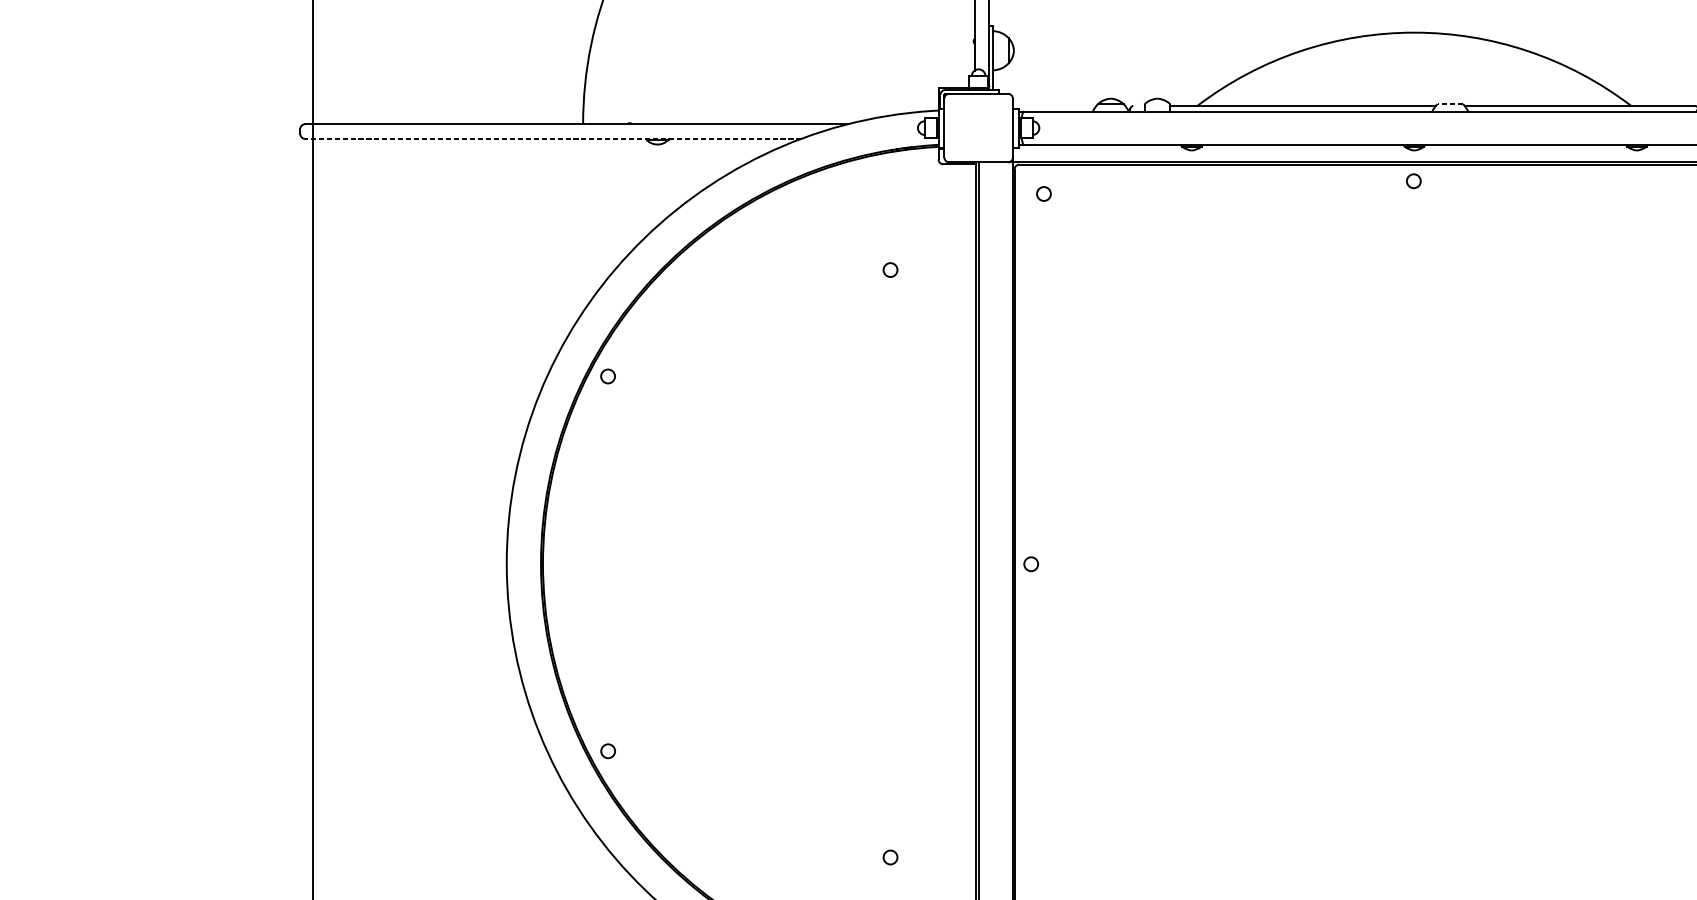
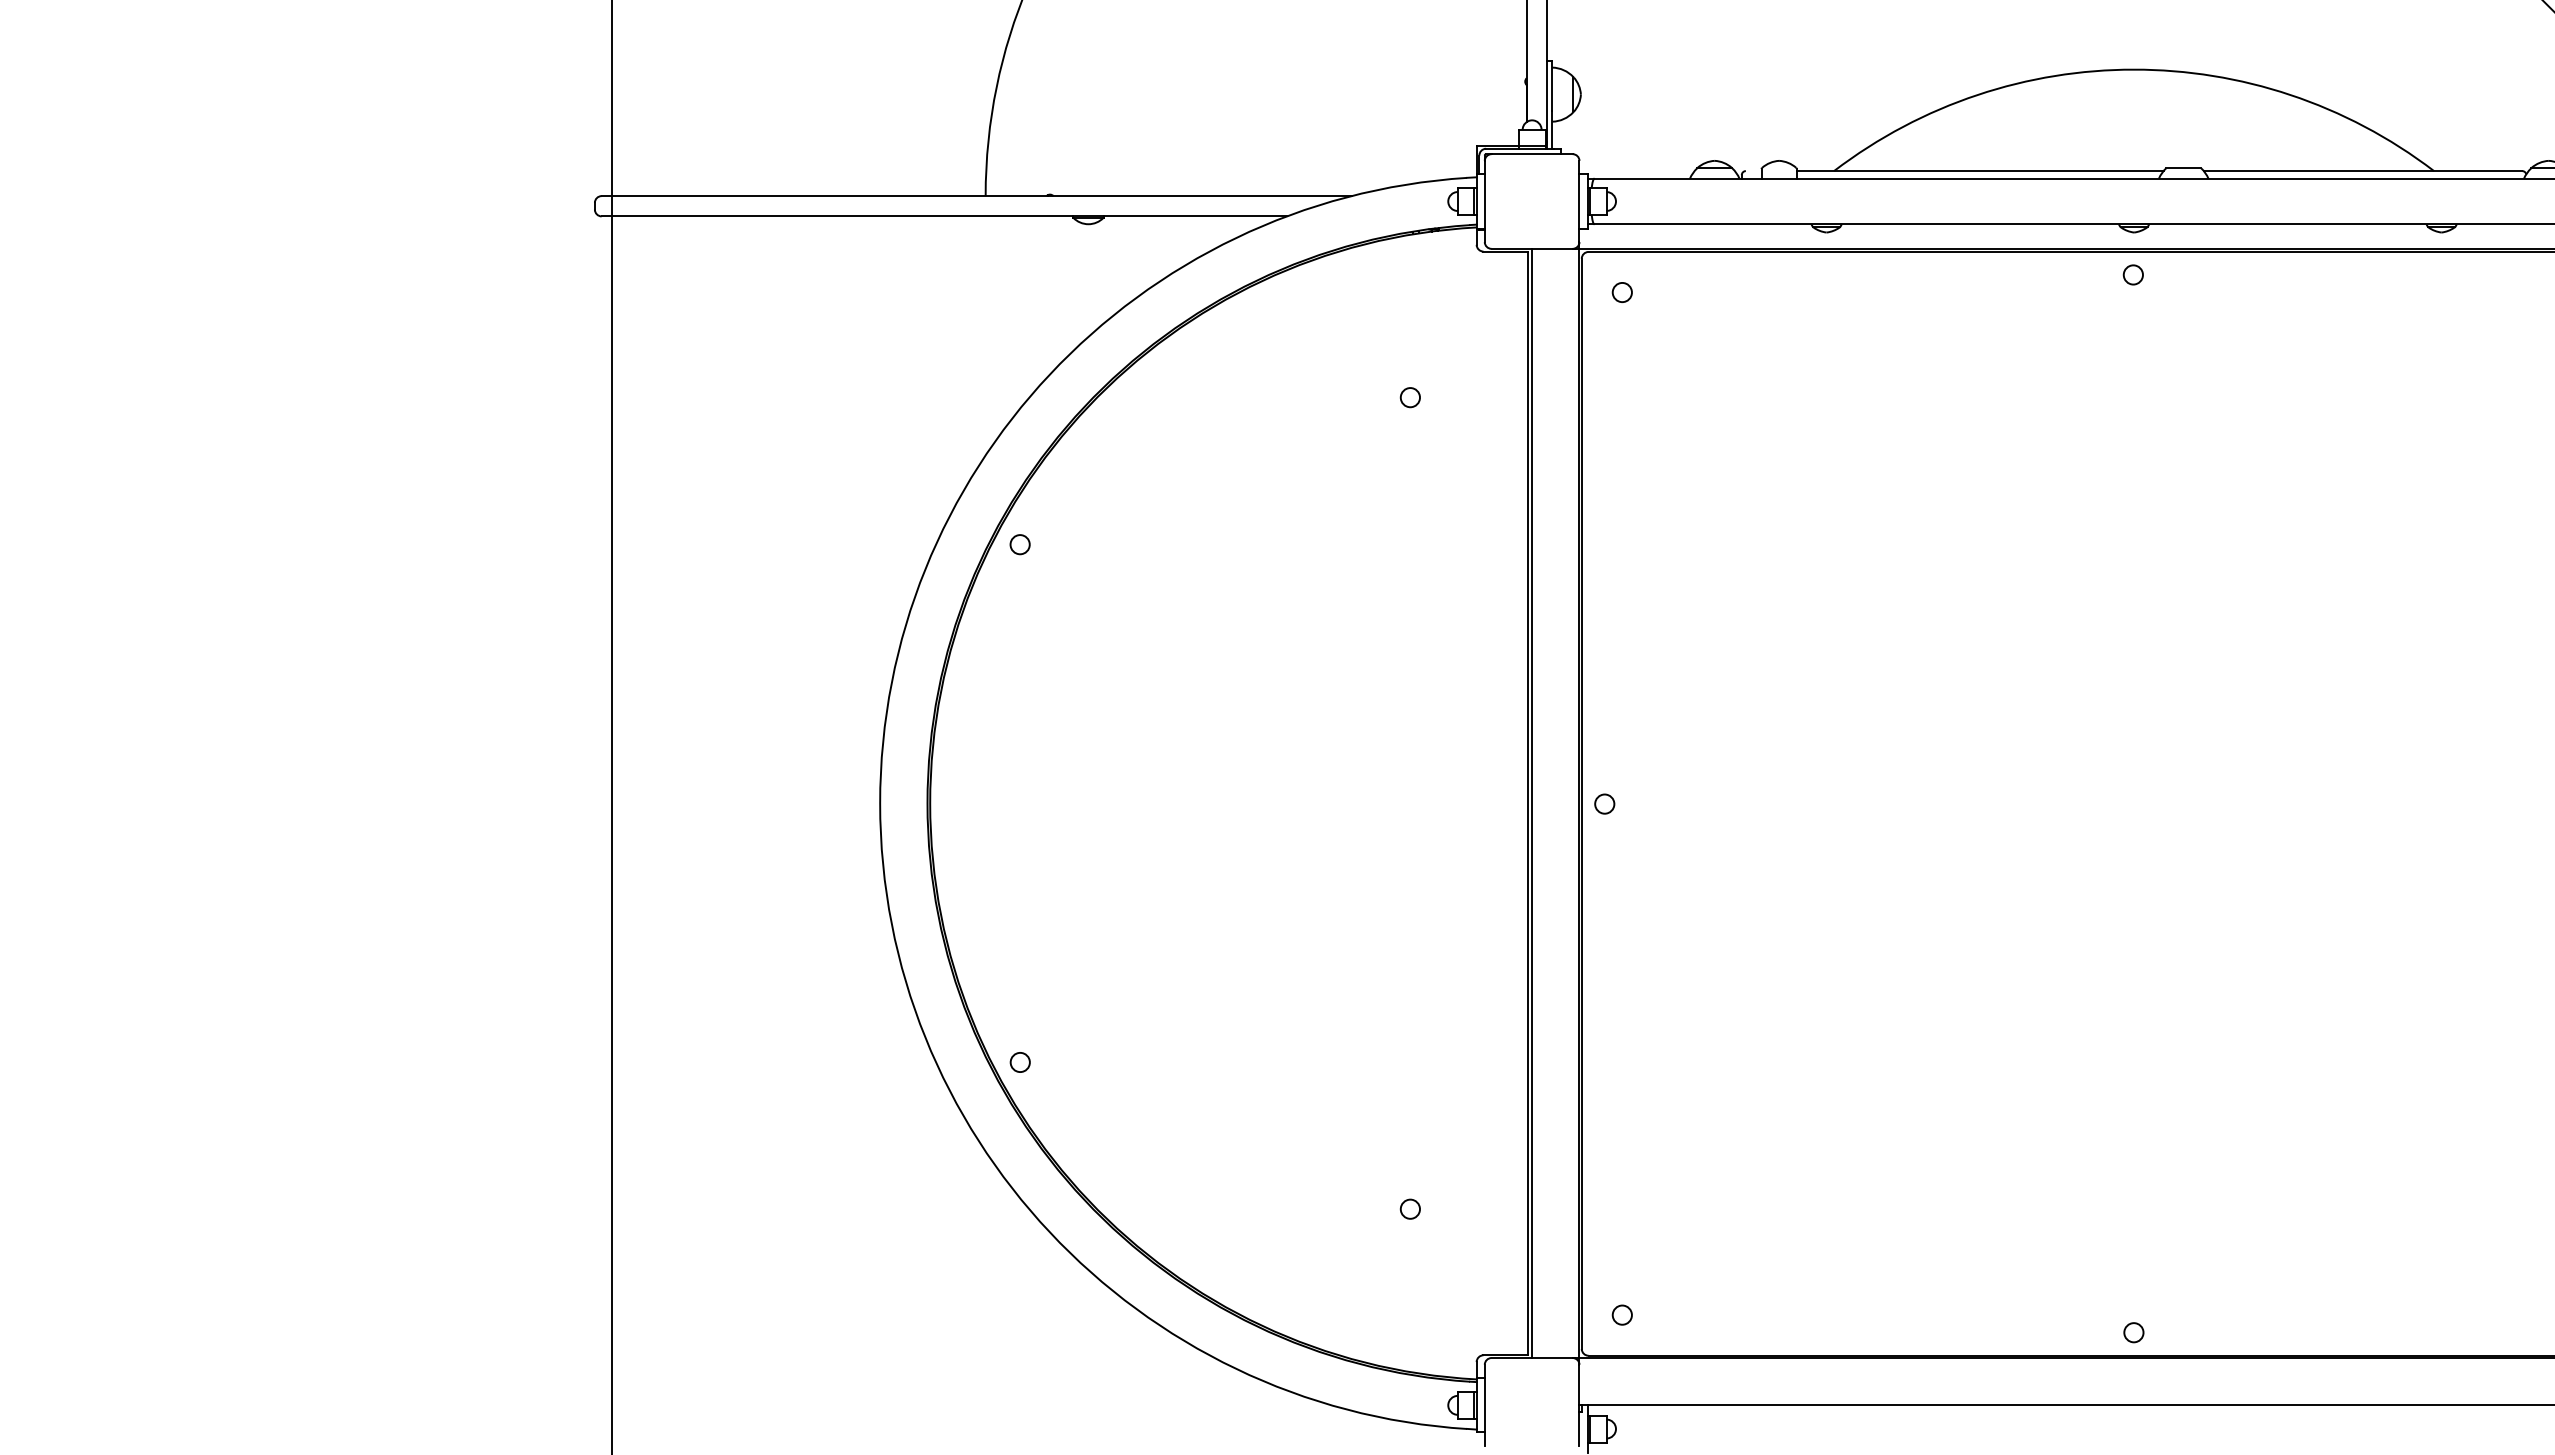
line: (1450, 104) -> (2183, 168), dashed -> solid
line: (553, 138) -> (944, 216), dashed -> solid

